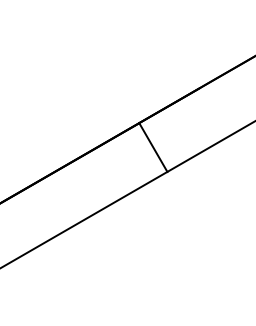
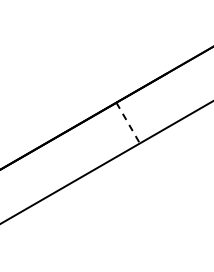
line: (153, 148) -> (128, 123), solid -> dashed

